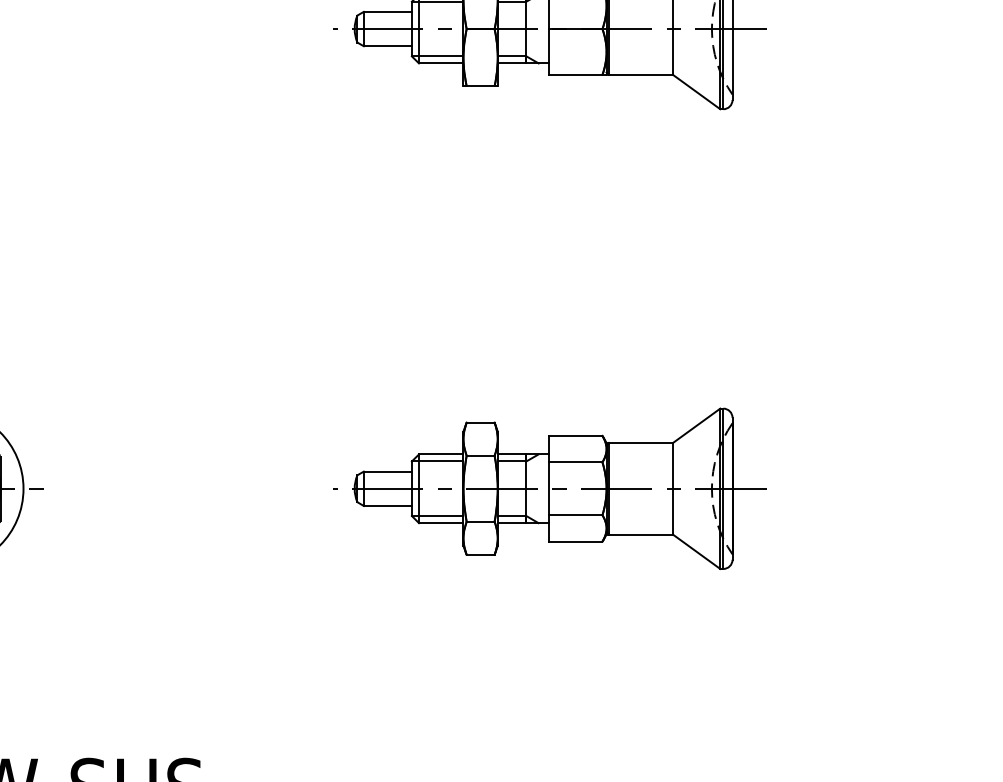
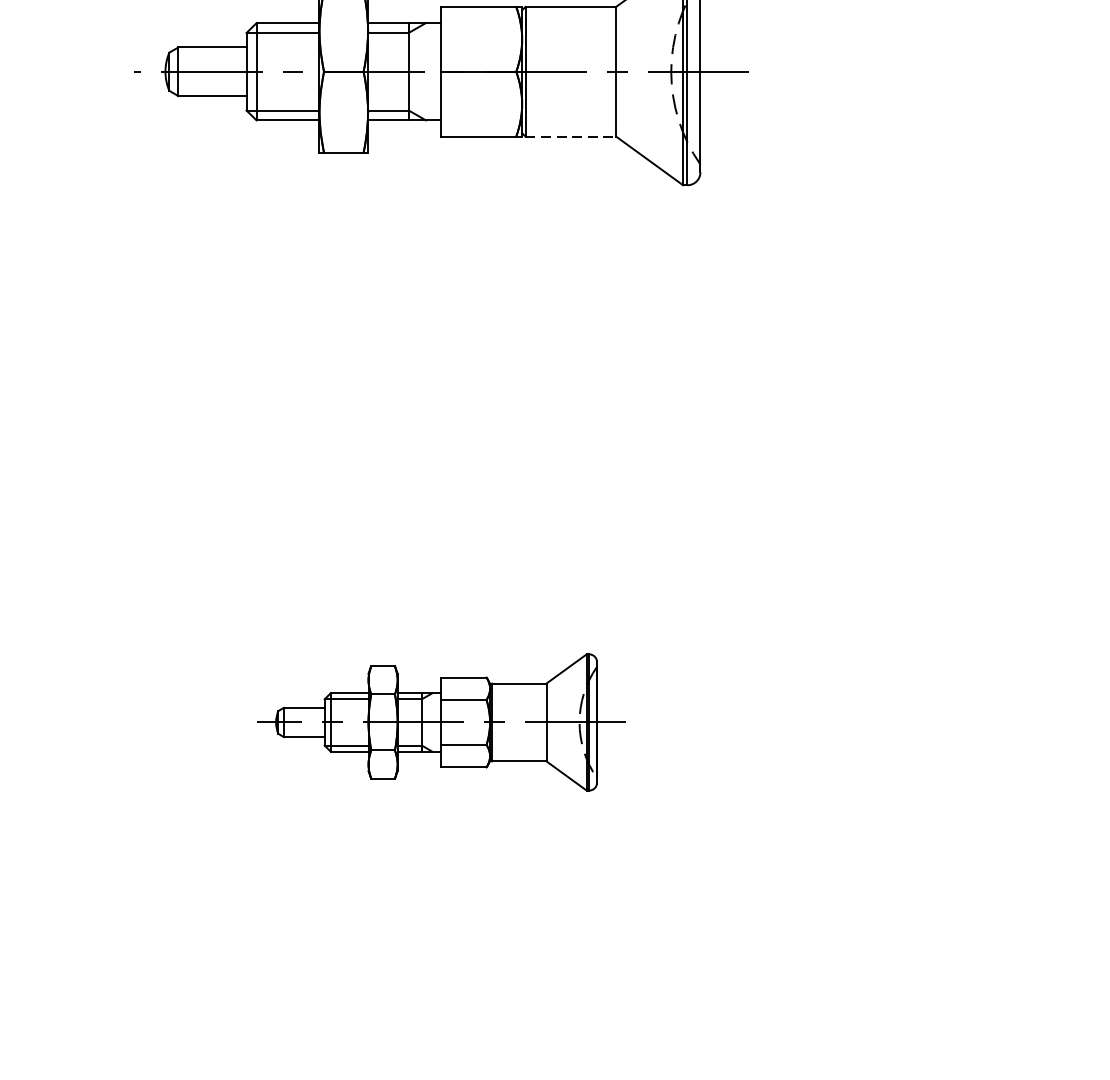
line: (641, 74) -> (571, 136), solid -> dashed
part: (549, 488) -> (441, 722), size x0.6

